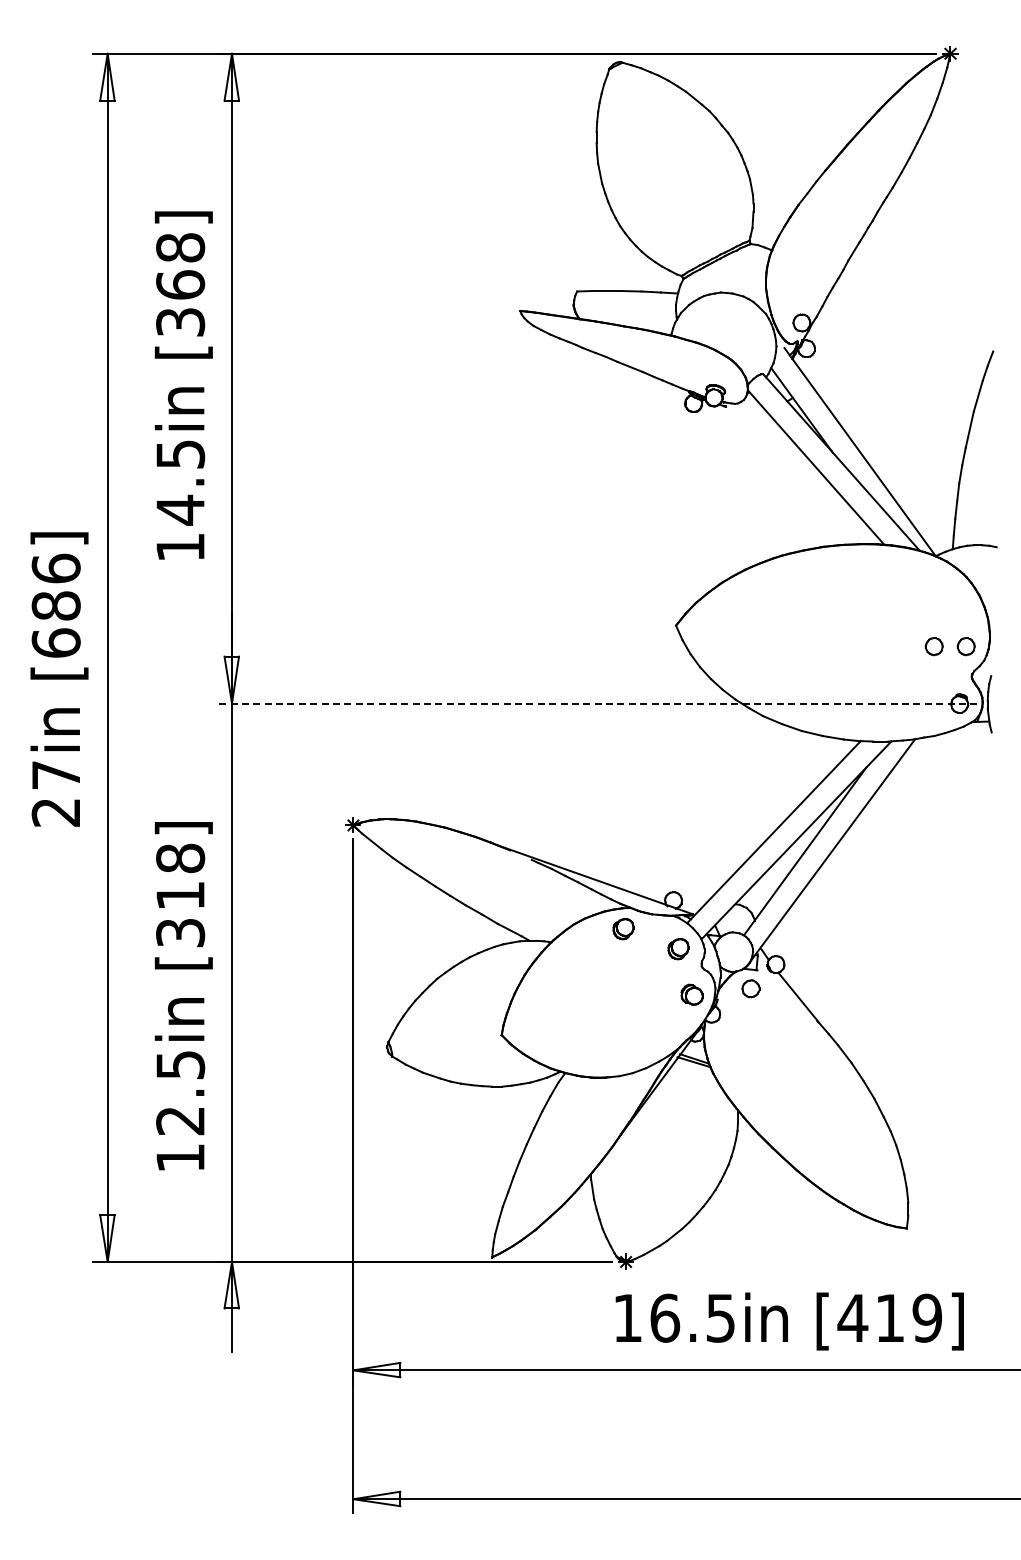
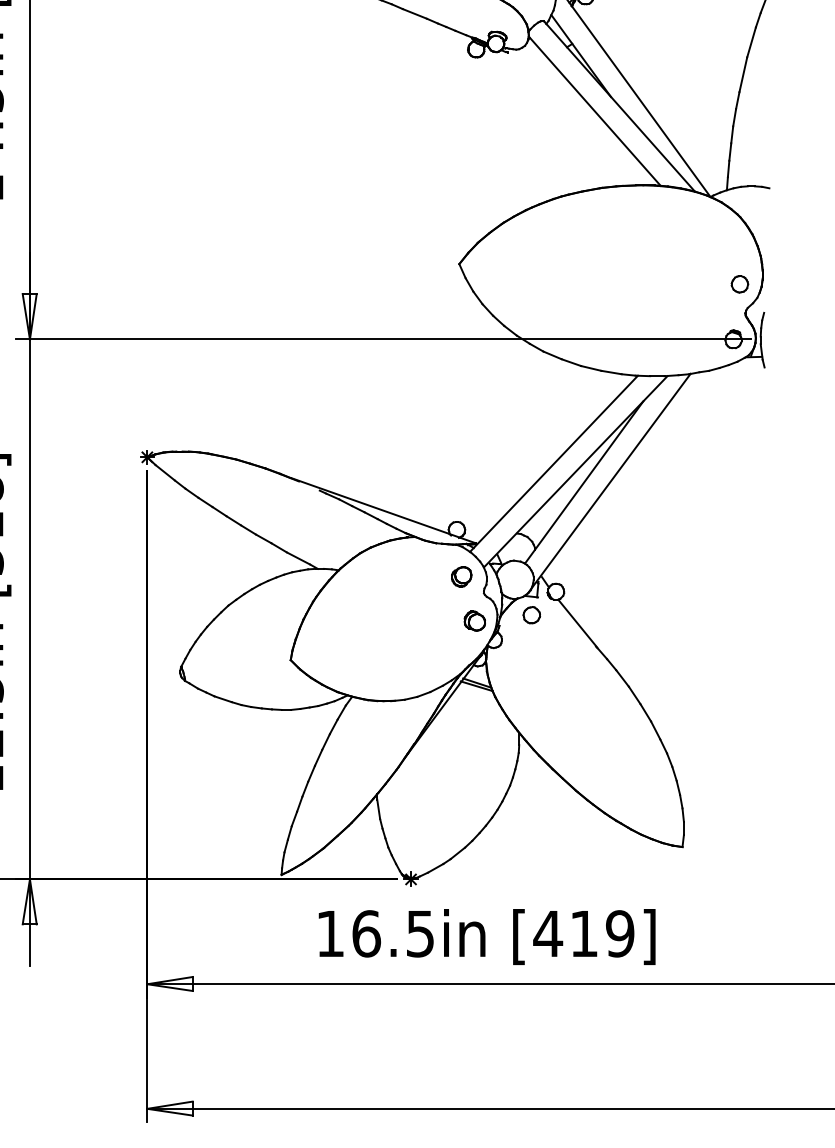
part: (933, 646) -> (708, 284), removed
line: (597, 703) -> (383, 339), dashed -> solid
part: (623, 929) -> (408, 557), removed
text: (789, 1321) -> (486, 936), moved

